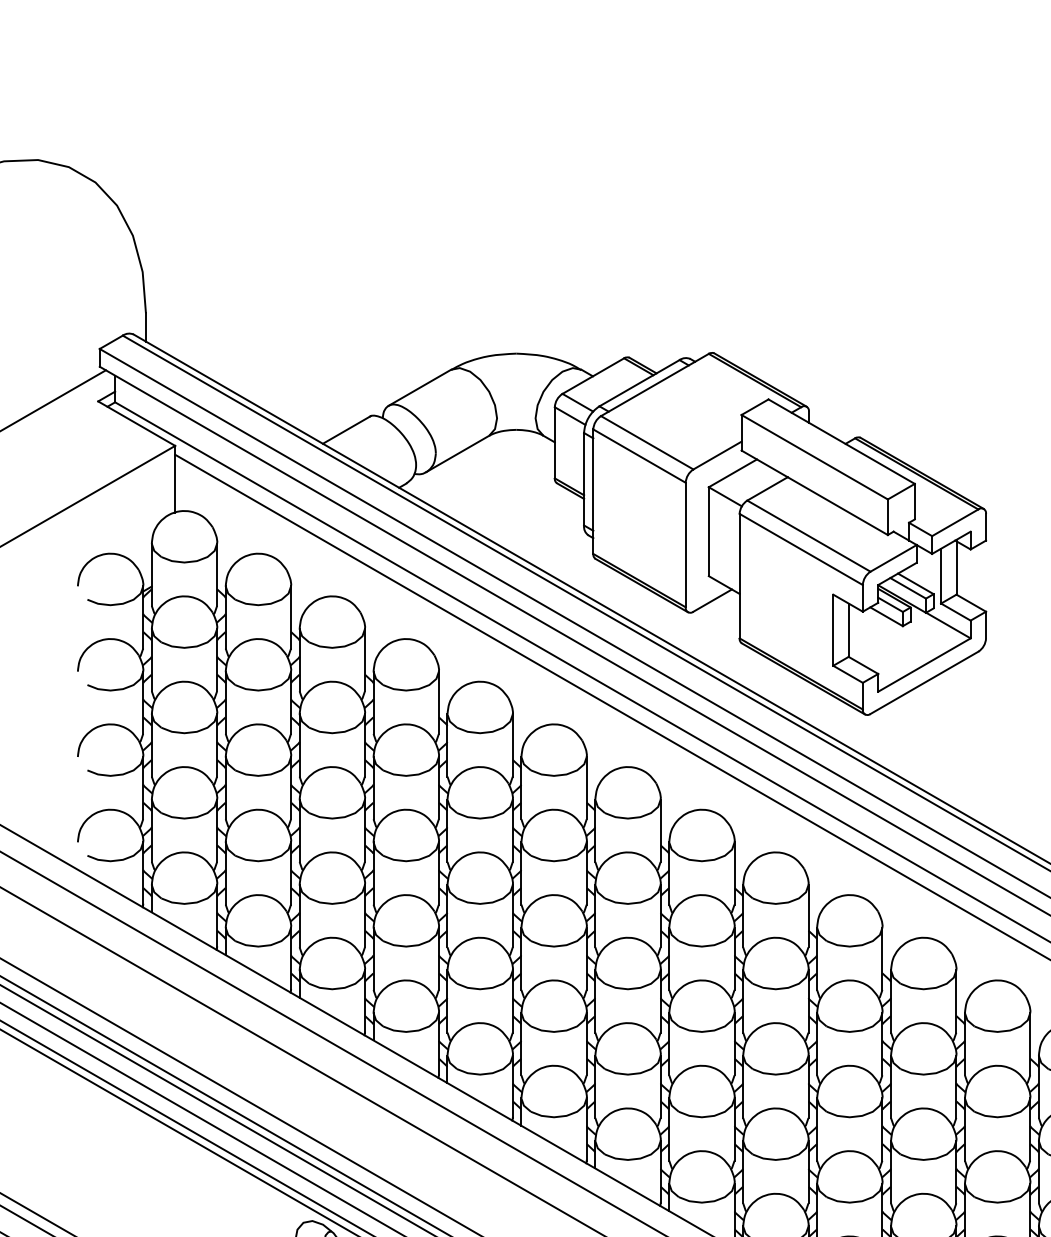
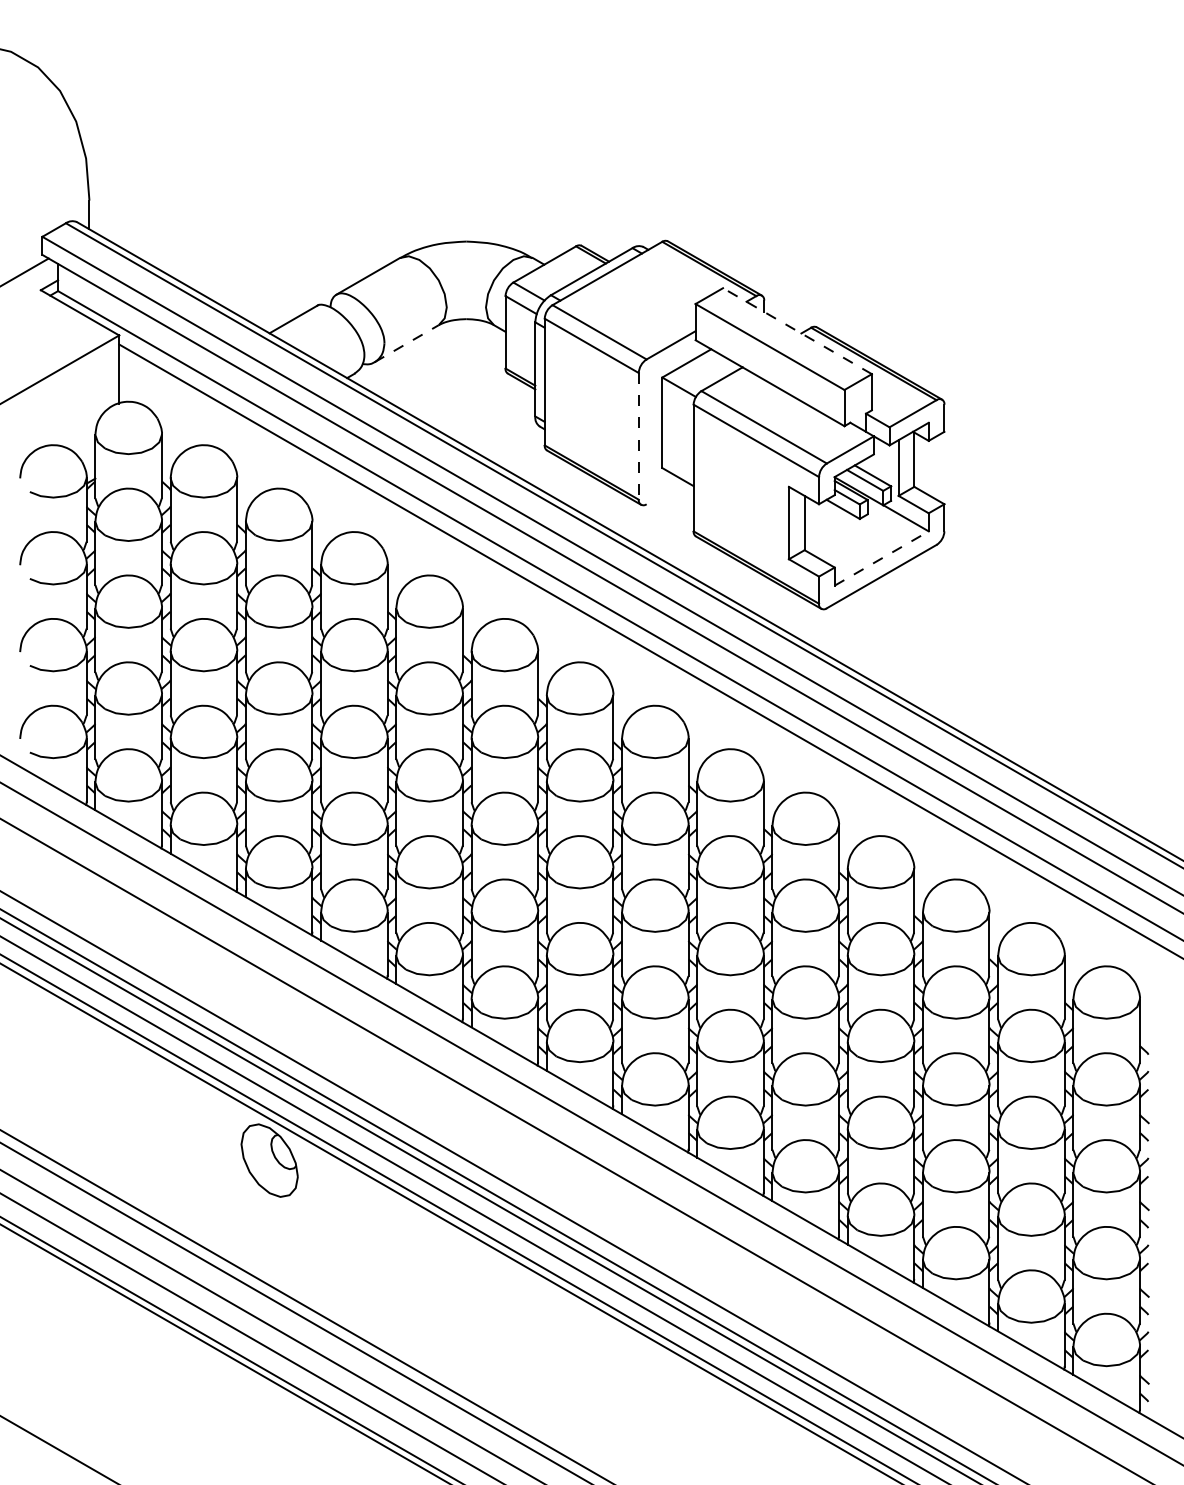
line: (841, 441) -> (797, 331), solid -> dashed
line: (458, 453) -> (407, 343), solid -> dashed
line: (685, 545) -> (638, 436), solid -> dashed
line: (711, 600) -> (665, 492), removed
line: (925, 665) -> (882, 558), solid -> dashed

